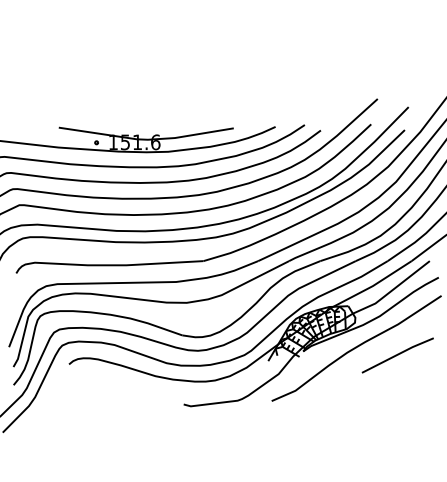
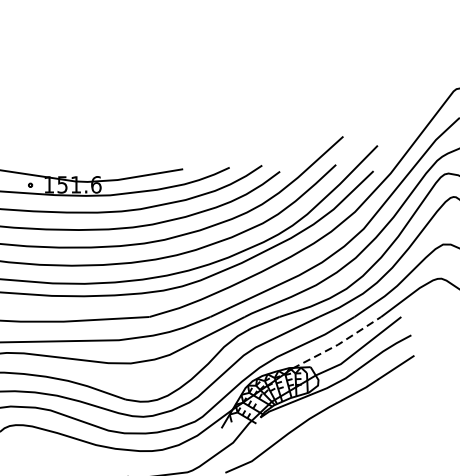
line: (372, 286) -> (337, 345), solid -> dashed
line: (397, 355) -> (365, 422), removed

